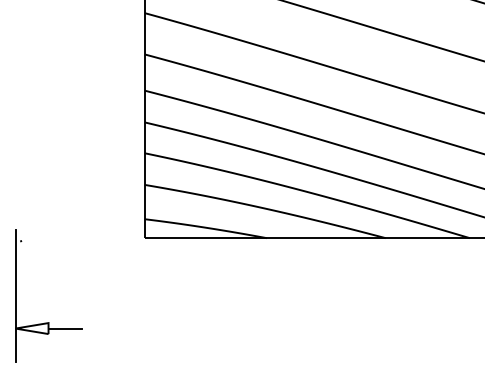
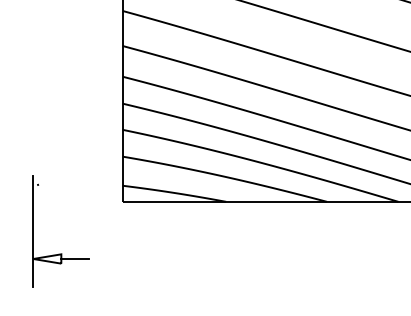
part: (48, 322) -> (61, 253), moved

